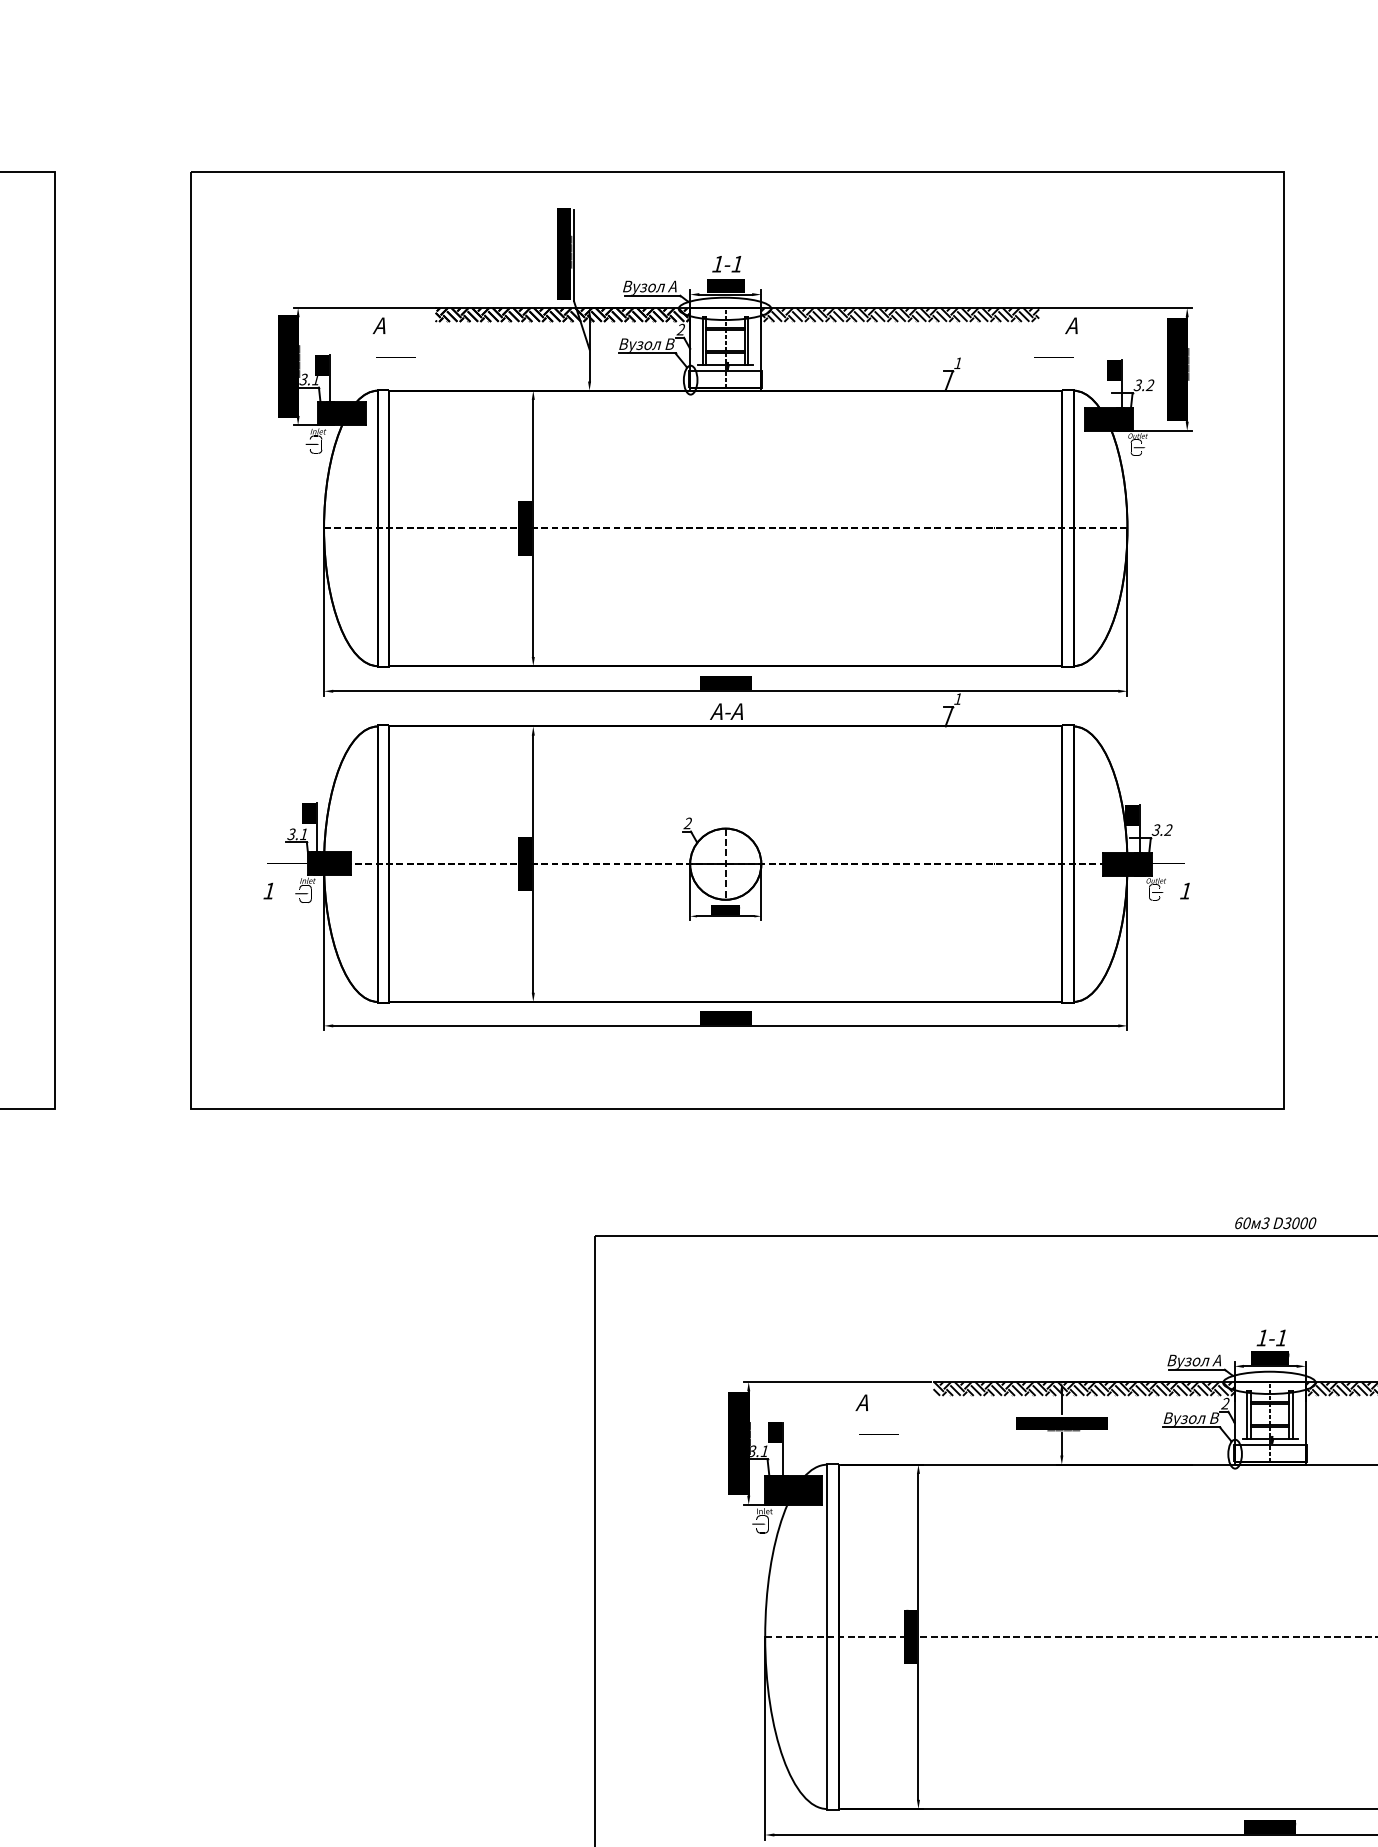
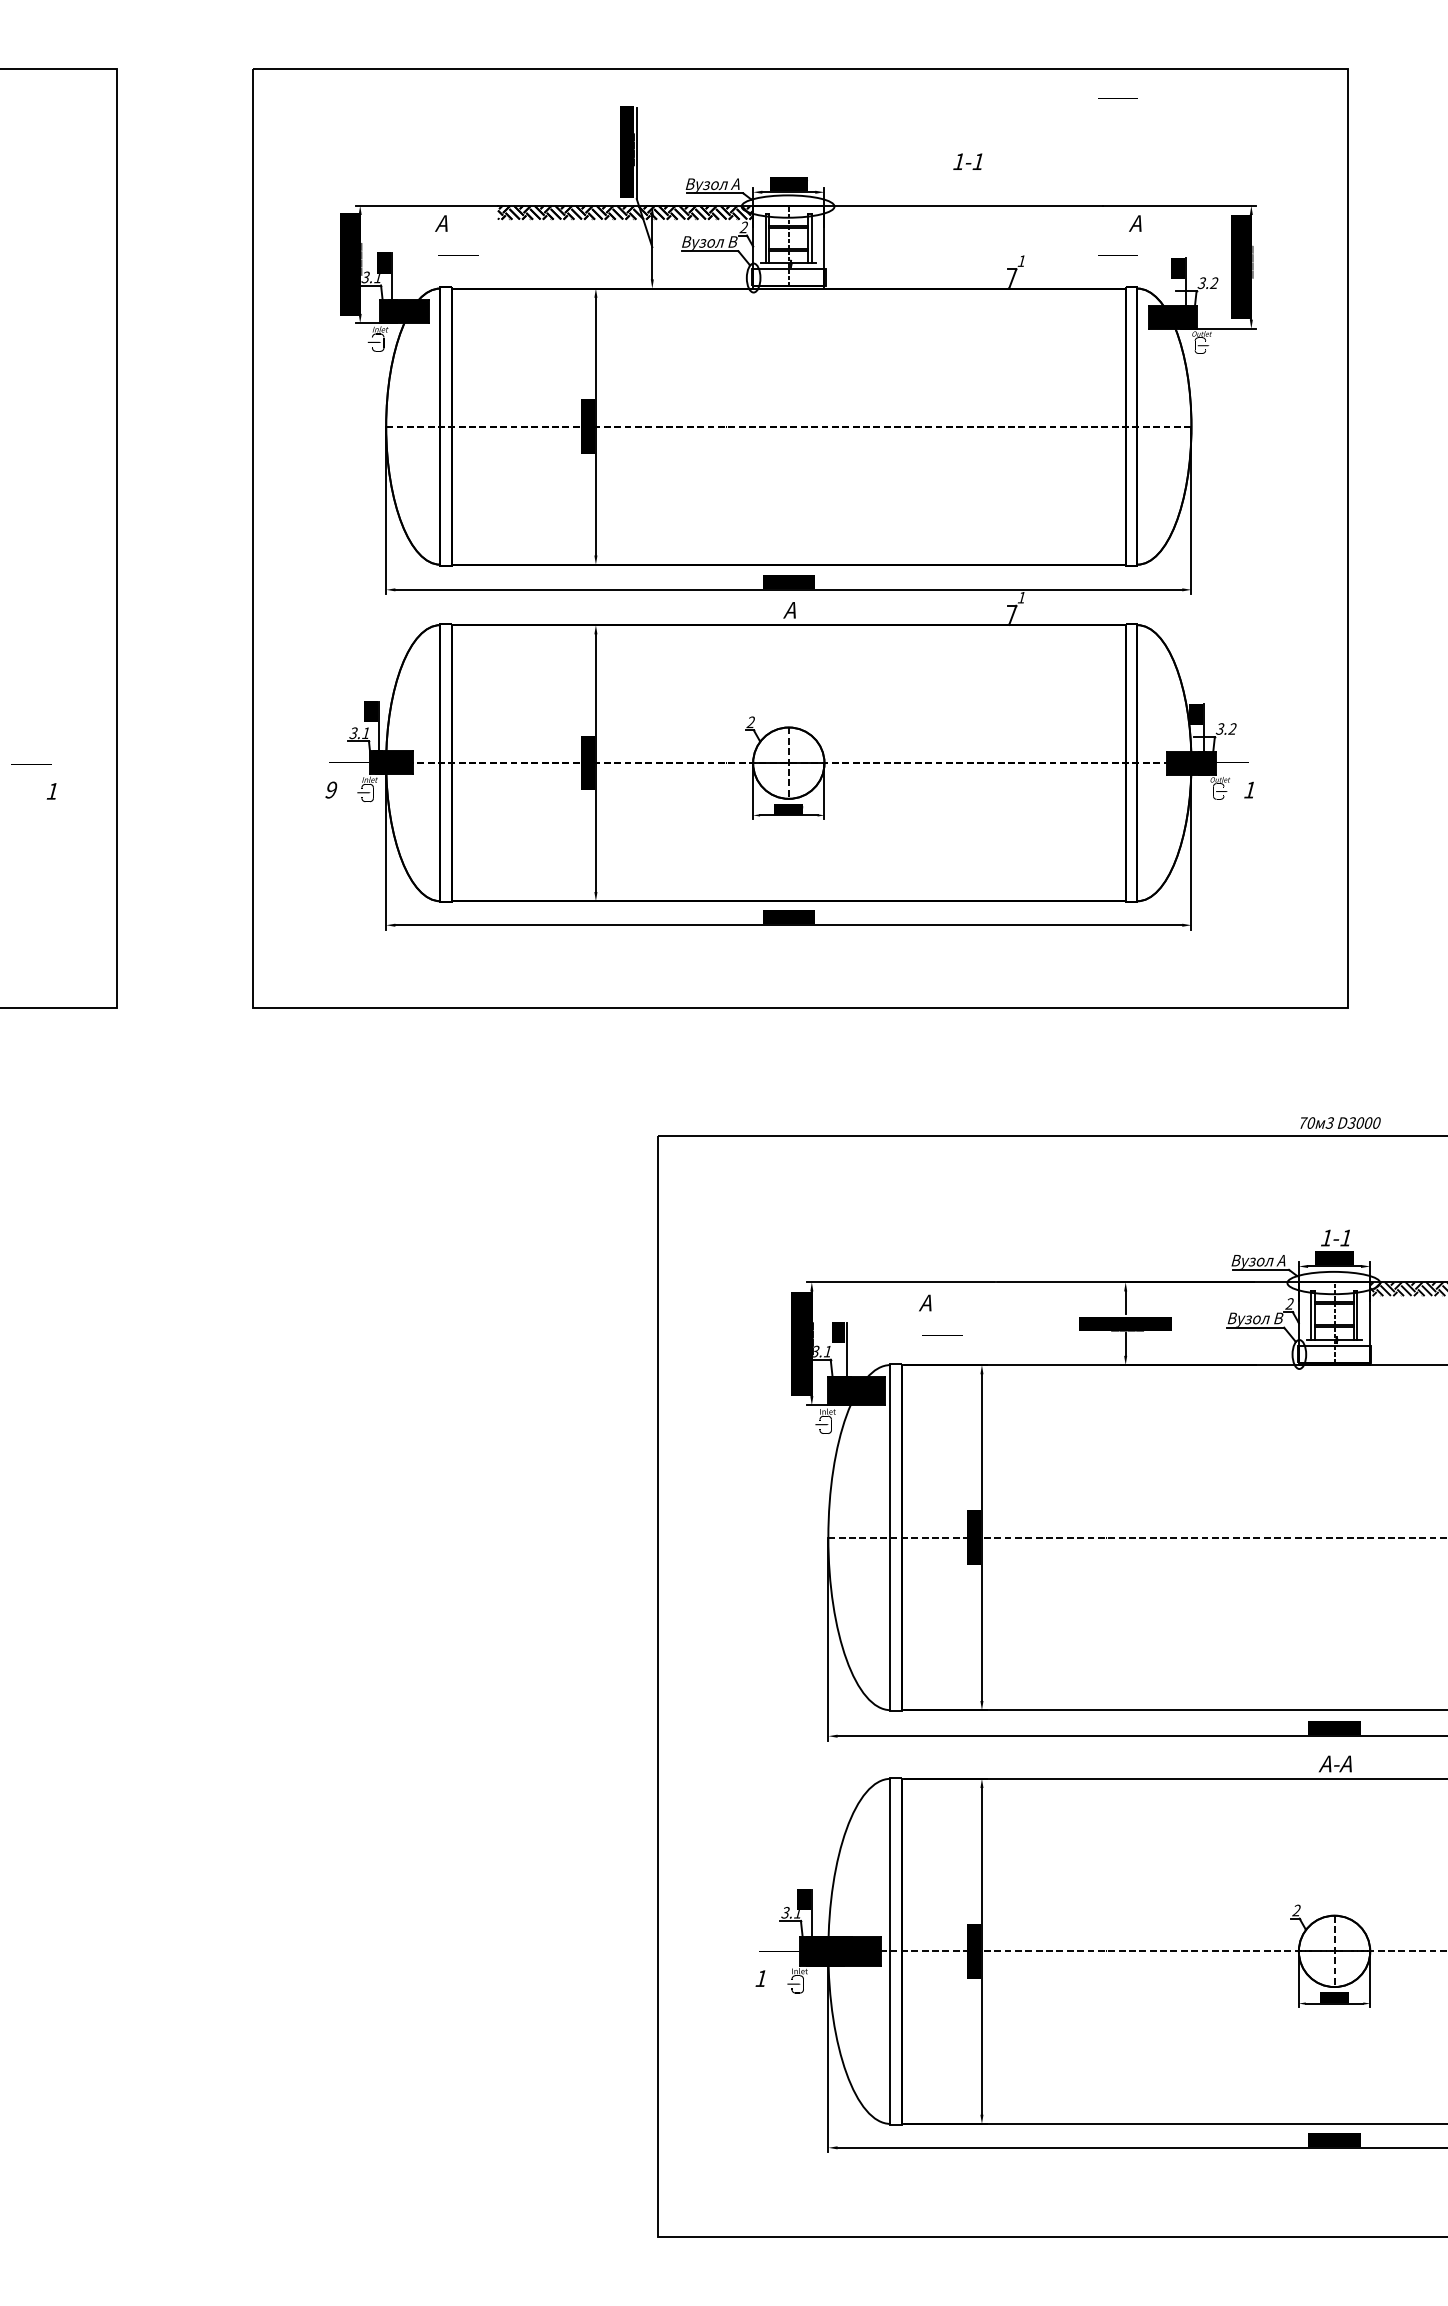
line: (1053, 201) -> (1117, 98), added
text: (726, 263) -> (967, 161), moved
hatch: (900, 314) -> (963, 212), removed
text: (726, 711) -> (789, 610), А-А -> А
text: (269, 890) -> (331, 789), 1 -> 9
text: (1239, 1222) -> (1303, 1122), 60 -> 70
hatch: (1083, 1389) -> (1147, 1289), removed

